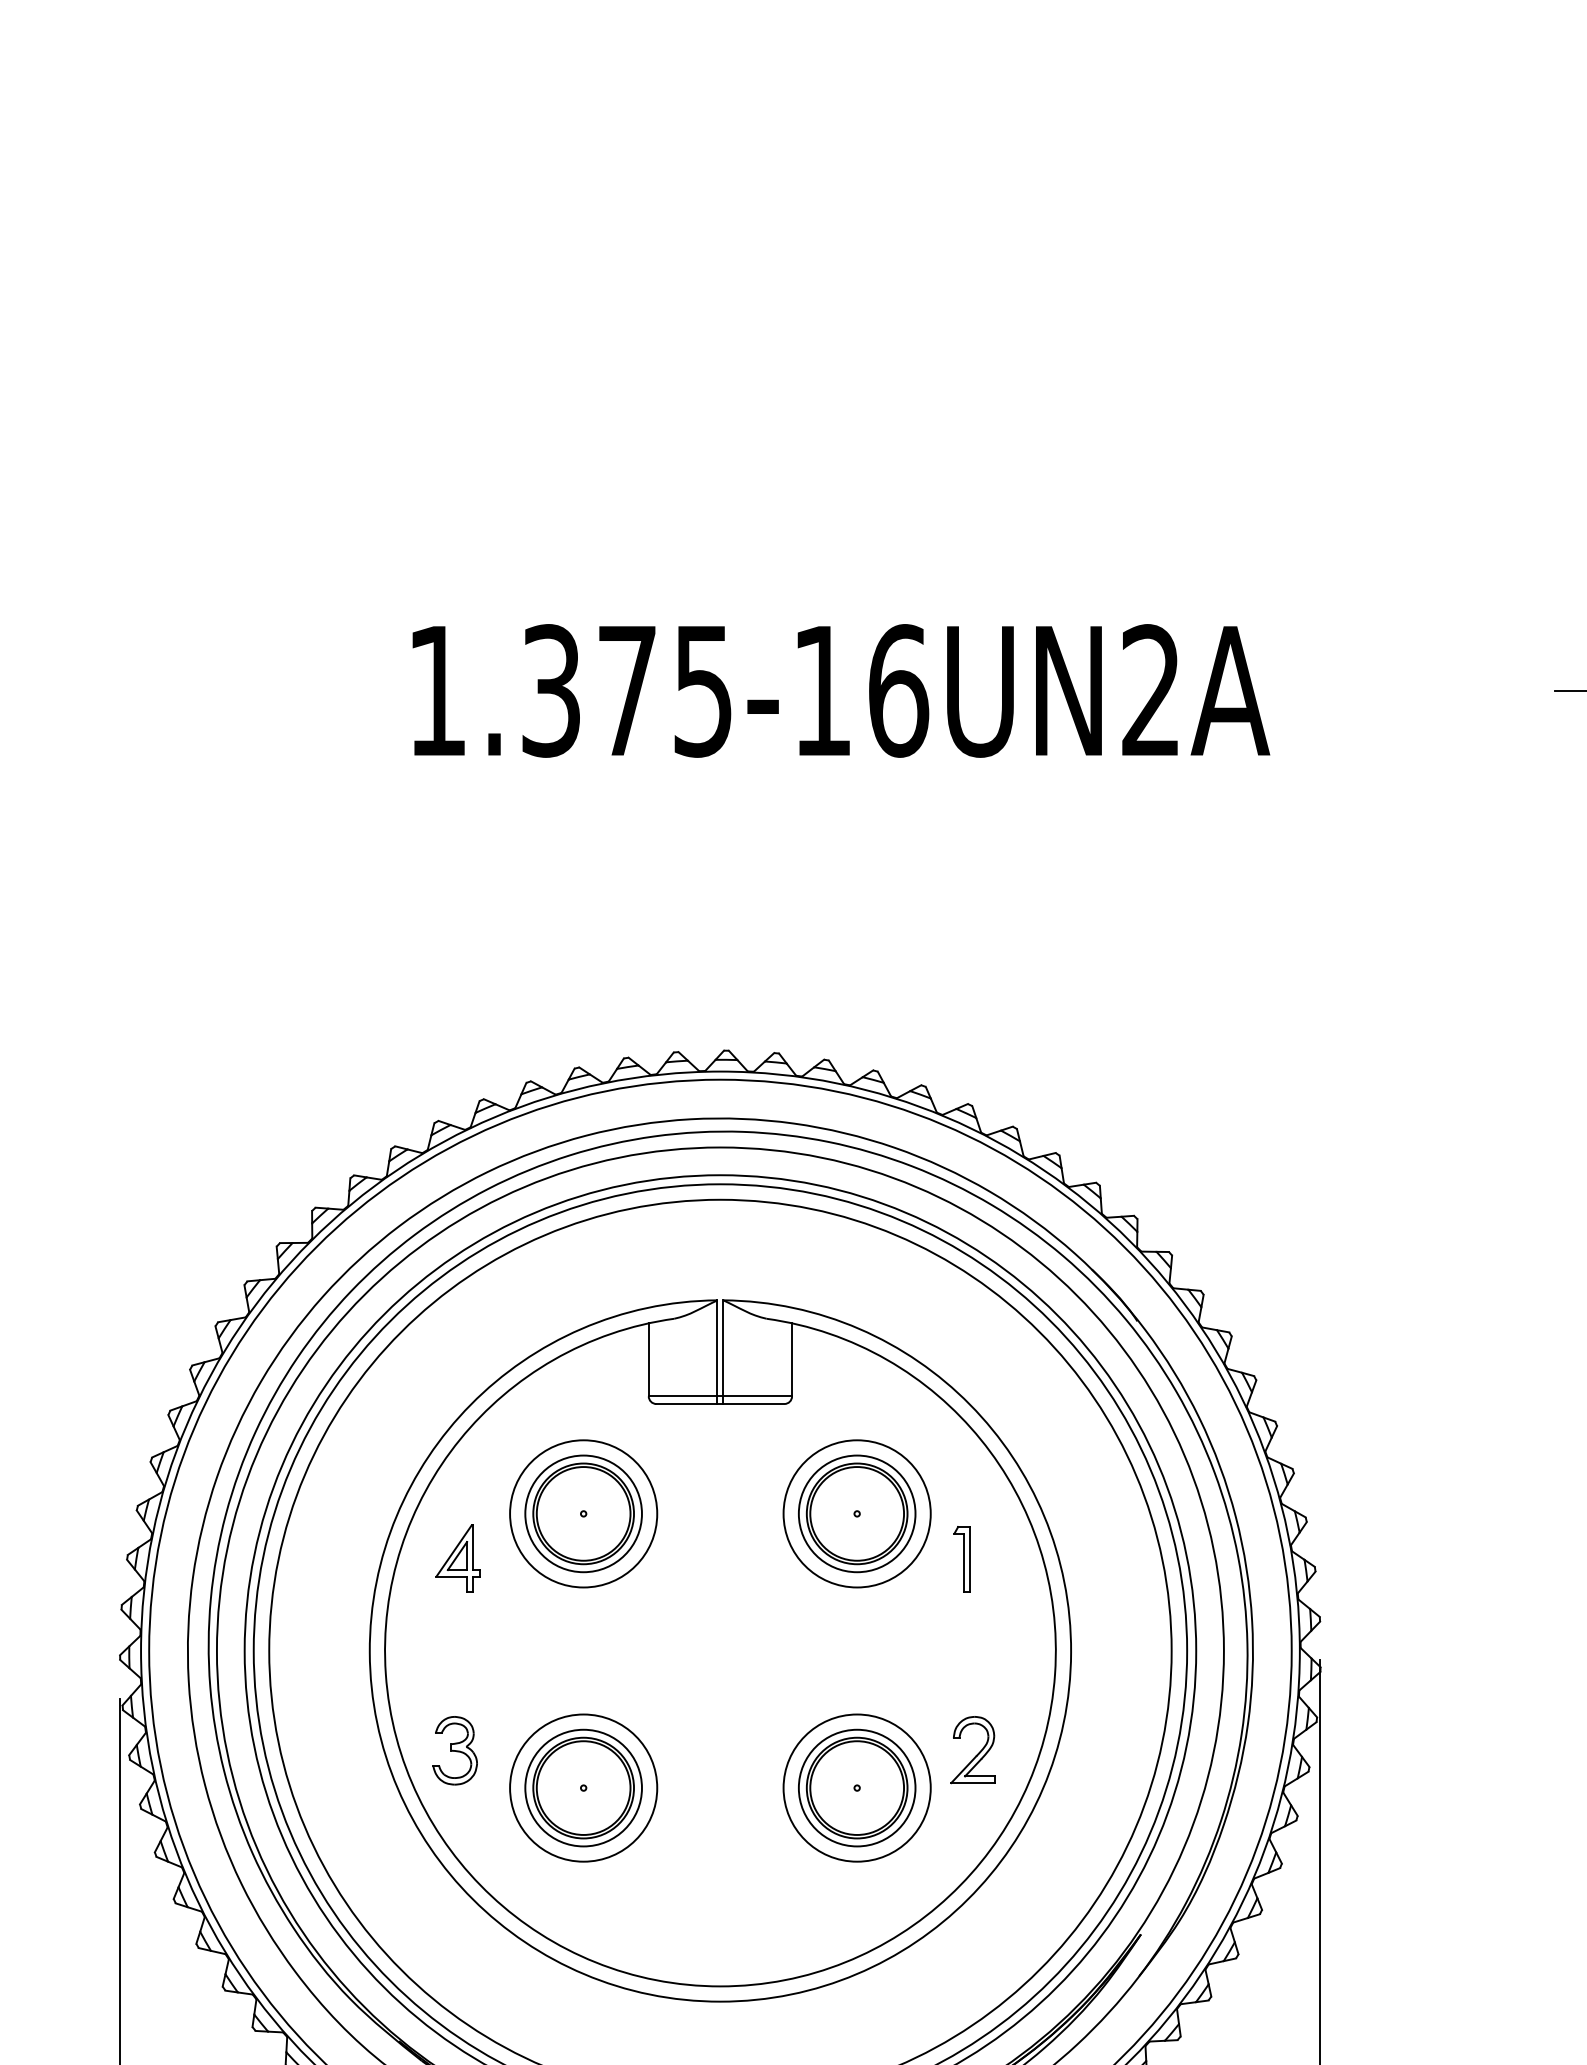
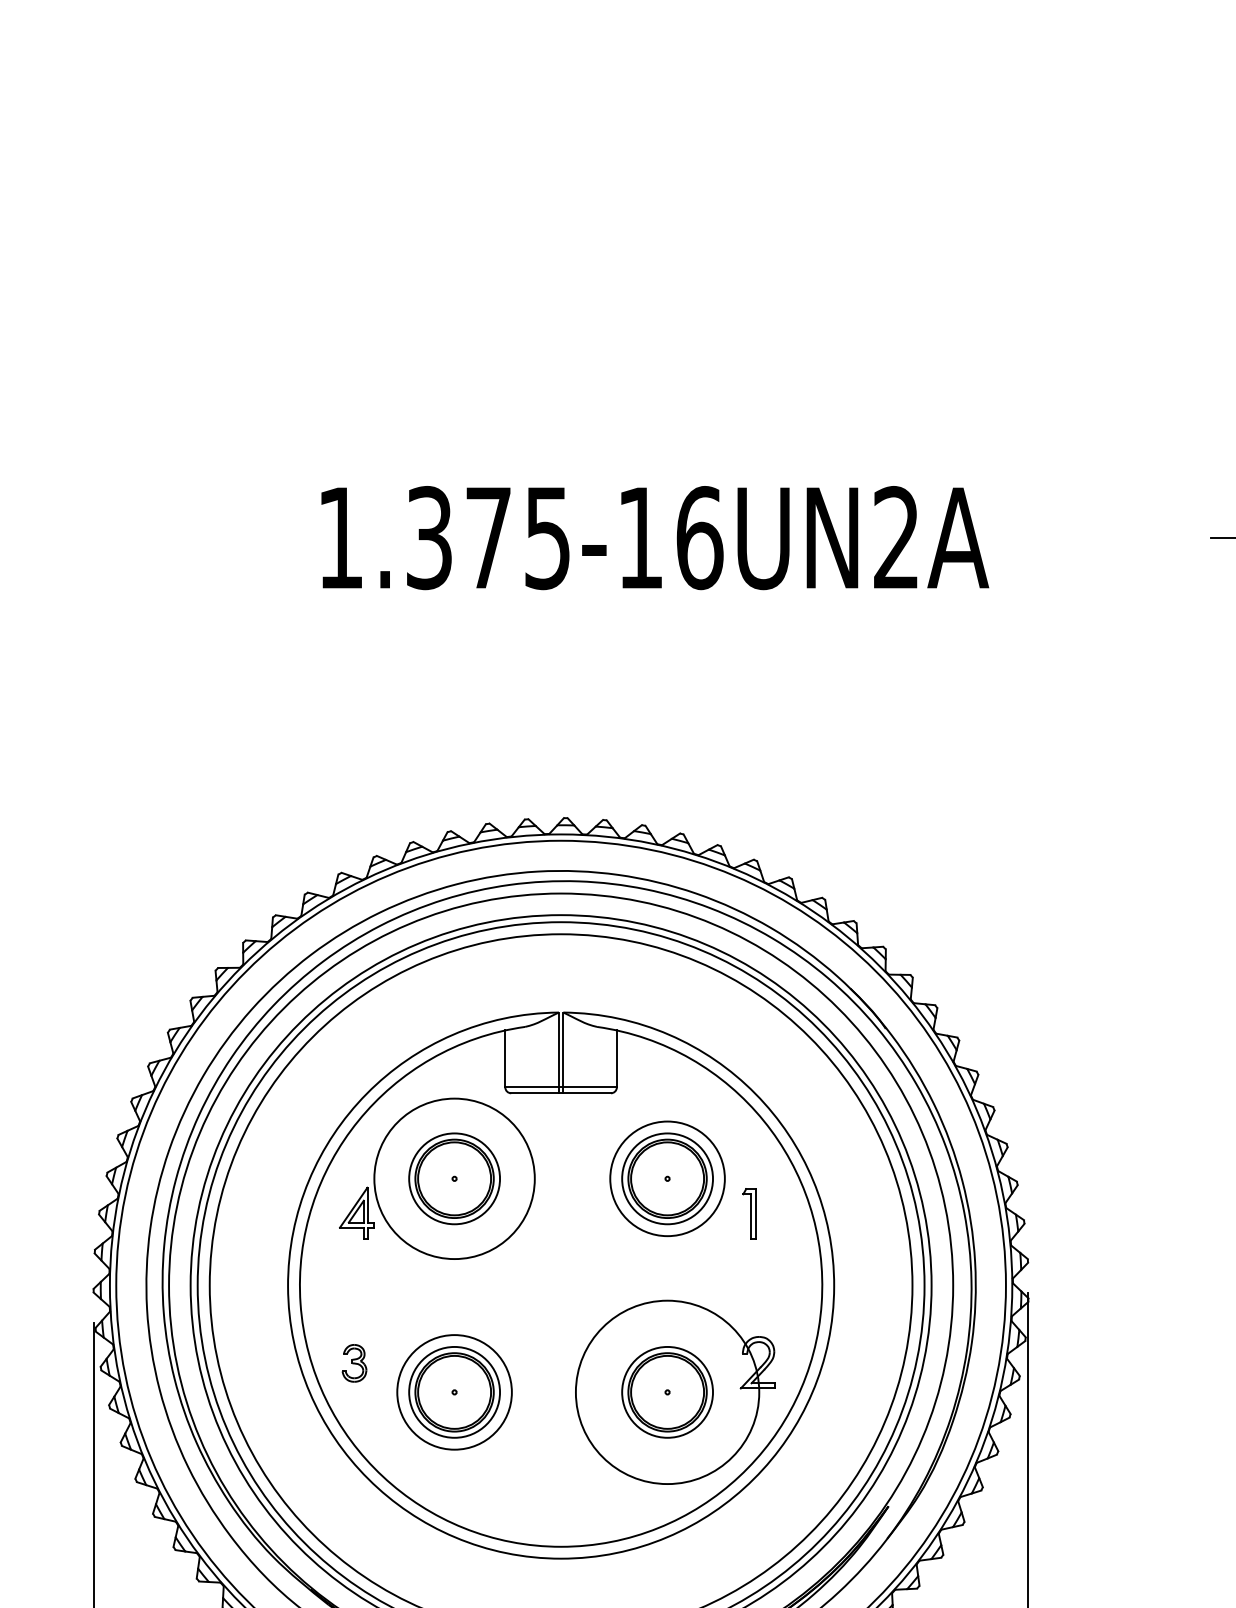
circle: (583, 1513) -> (454, 1178), size x1.4
part: (454, 1750) -> (354, 1363), size x0.7
circle: (856, 1787) -> (667, 1391), size x1.6

